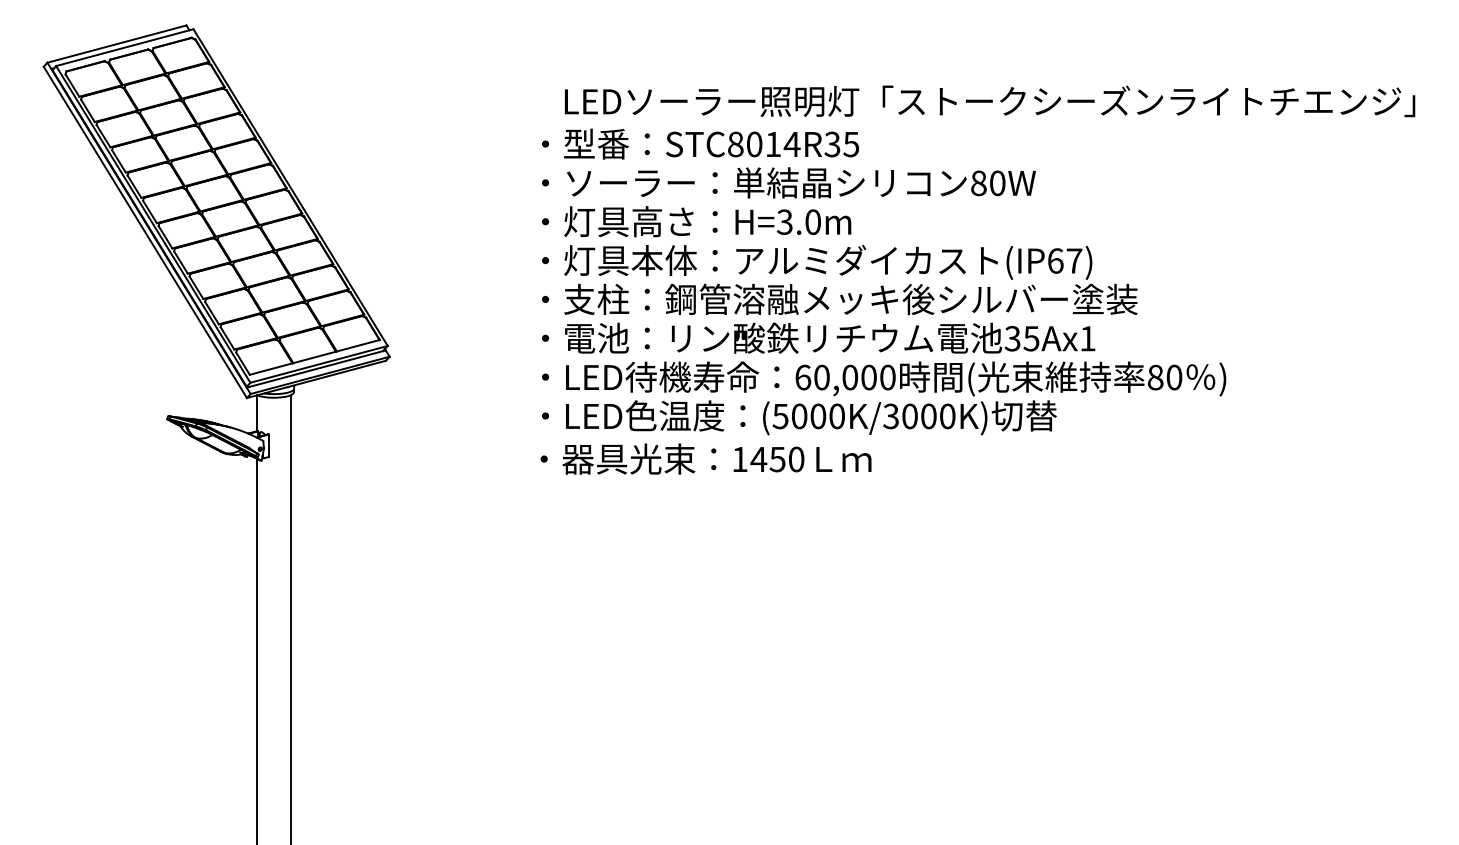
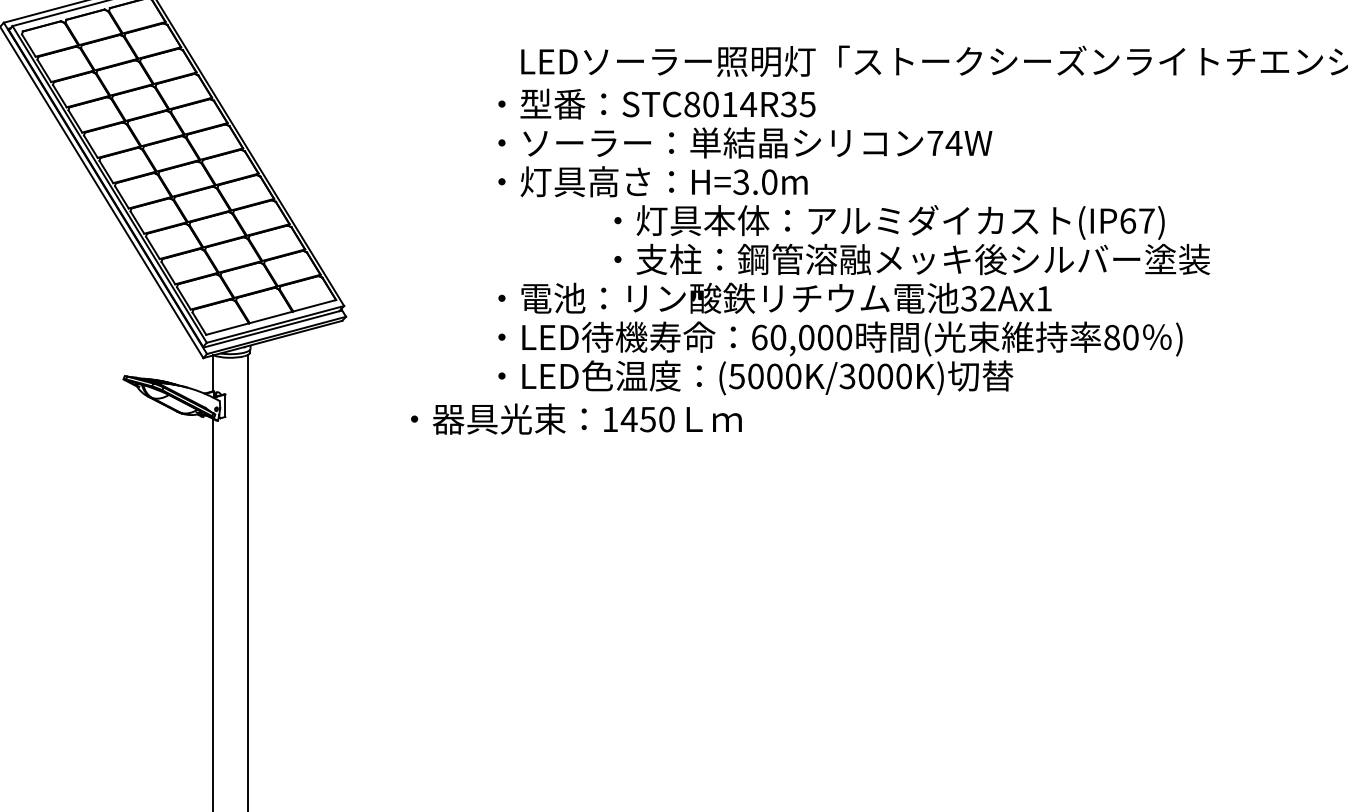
text: (988, 183) -> (944, 143), 80W -> 74W
text: (839, 280) -> (911, 240), moved
text: (1031, 338) -> (987, 298), 35Ax1 -> 32Ax1
text: (705, 458) -> (575, 418), moved

